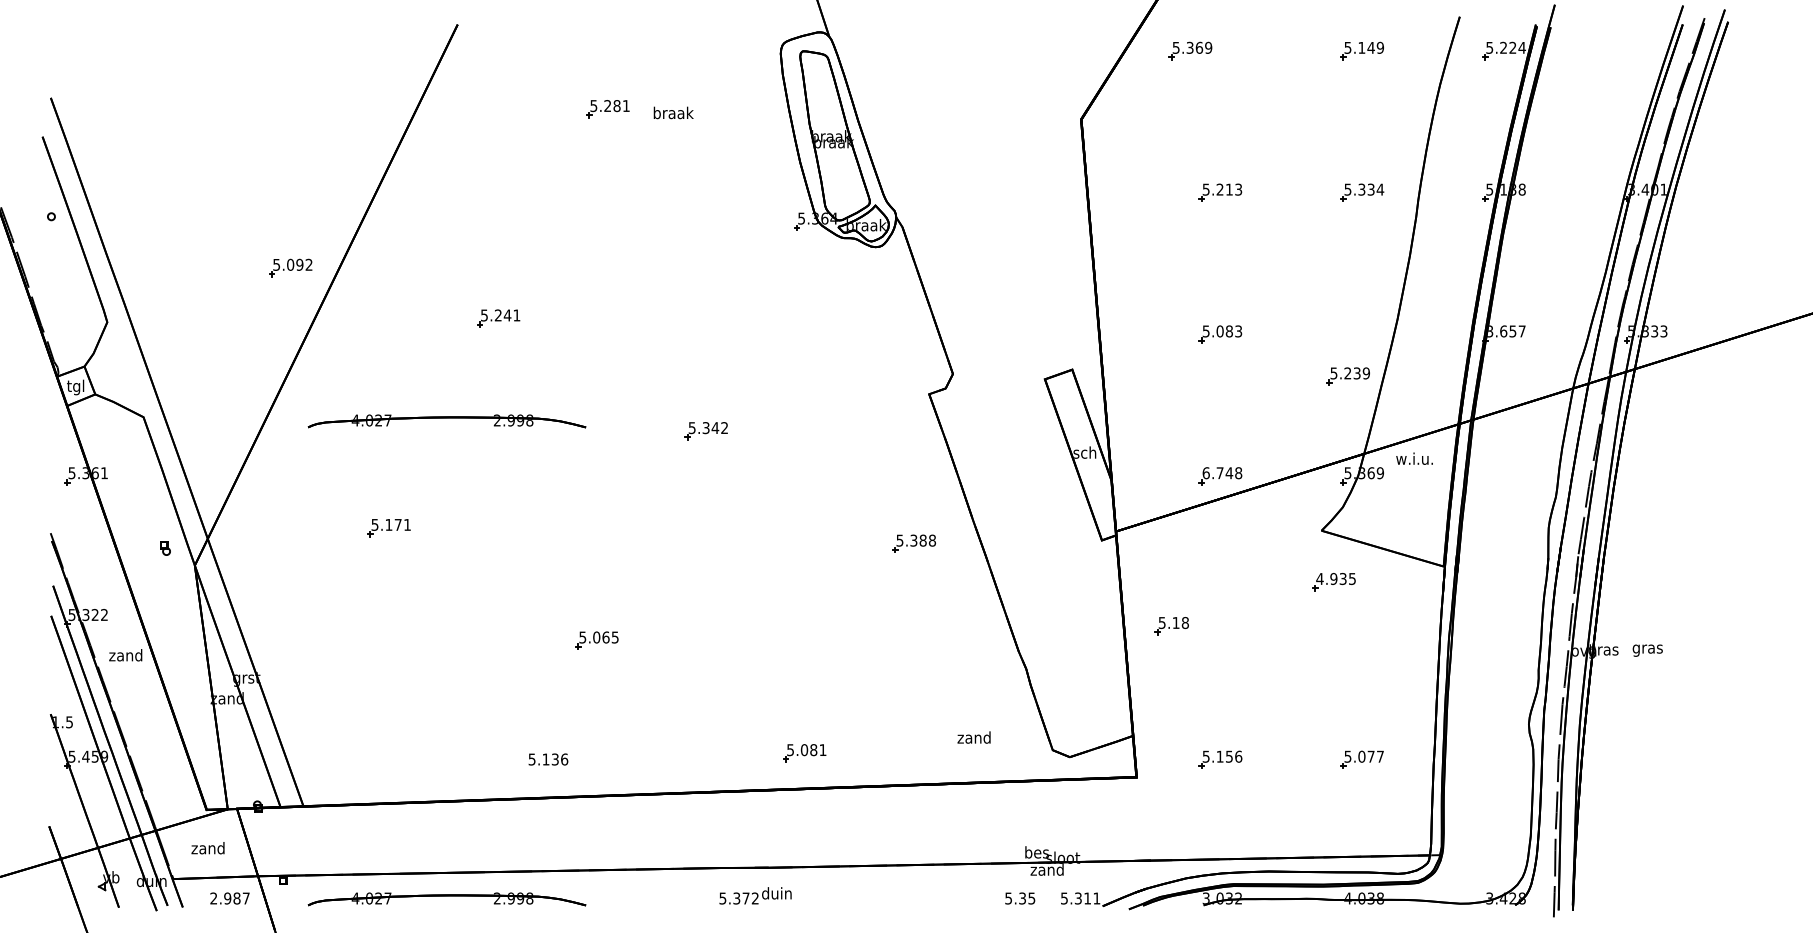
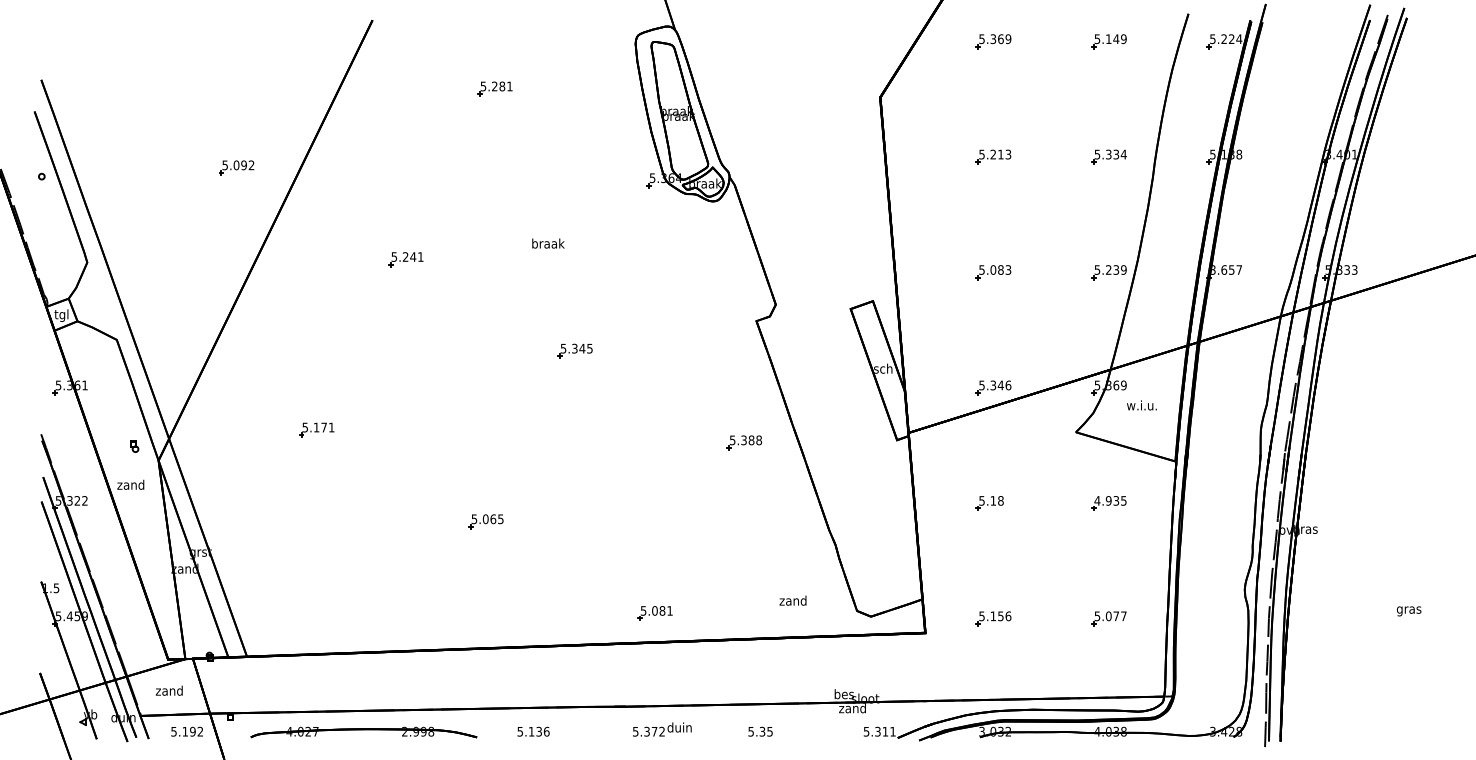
part: (1190, 50) -> (993, 41), moved
text: (673, 112) -> (548, 243), moved
part: (290, 267) -> (236, 167), moved
part: (1347, 376) -> (1108, 272), moved
part: (446, 421) -> (363, 343), removed
text: (724, 428) -> (589, 349), 5.342 -> 5.345
text: (1414, 458) -> (1141, 405), moved
text: (1222, 473) -> (995, 385), 6.748 -> 5.346
part: (1333, 582) -> (1108, 503), moved
part: (1171, 626) -> (989, 503), moved
text: (1647, 650) -> (1408, 611), moved
text: (125, 655) -> (130, 485), moved
text: (548, 759) -> (533, 731), moved
text: (755, 895) -> (662, 729), moved
text: (229, 898) -> (186, 731), 2.987 -> 5.192
text: (1020, 898) -> (760, 731), moved

